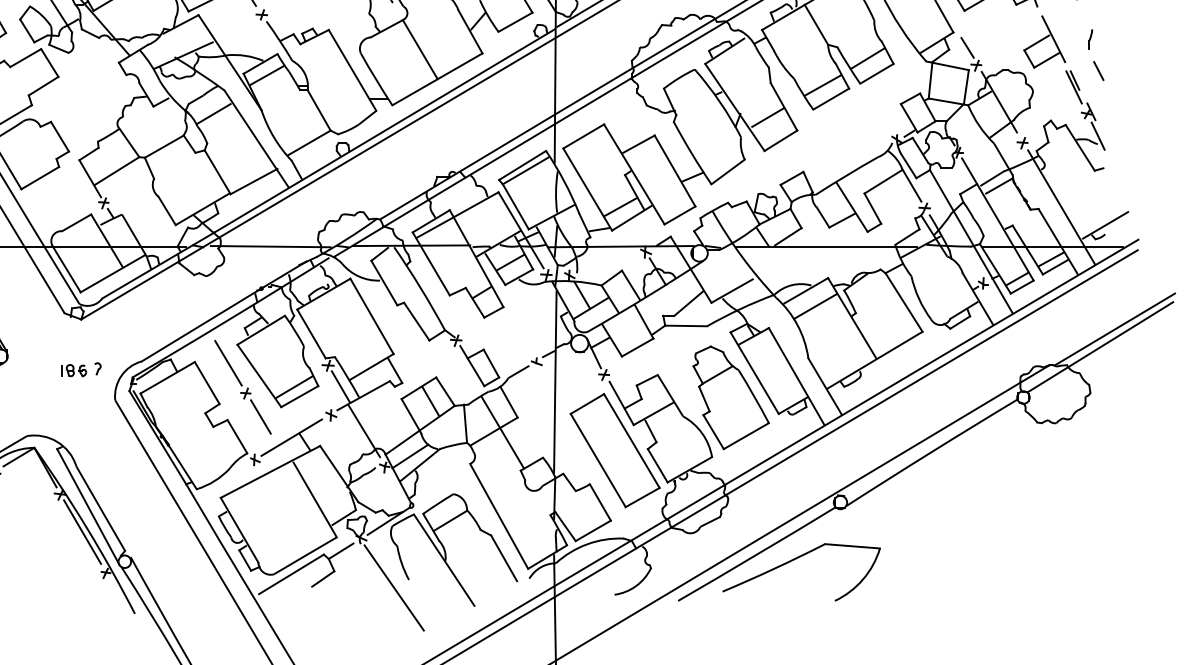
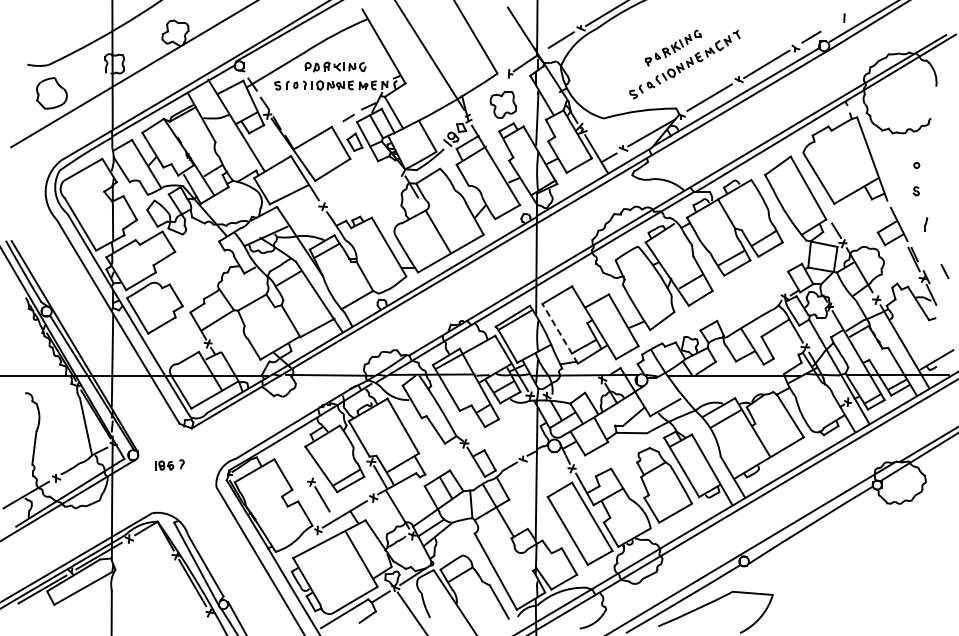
line: (1098, 70) -> (944, 271), moved
line: (588, 189) -> (560, 333), solid -> dashed
line: (228, 363) -> (298, 460), removed
part: (80, 369) -> (169, 464), moved

